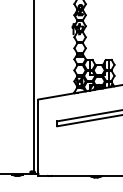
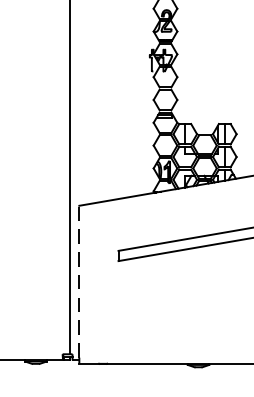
line: (38, 136) -> (79, 282), solid -> dashed

